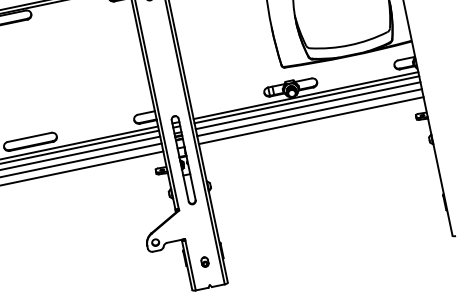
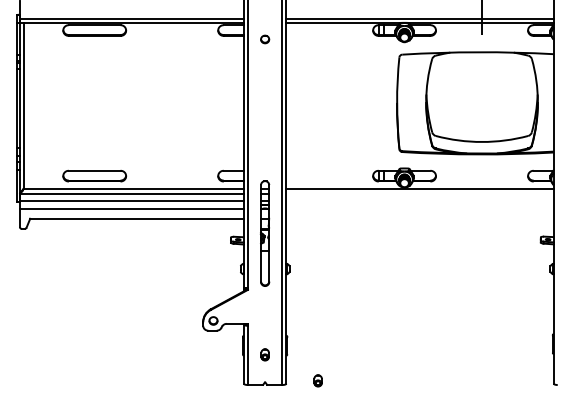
line: (306, 99) -> (419, 193), removed
line: (307, 106) -> (419, 201), removed
line: (309, 112) -> (419, 209), removed
line: (310, 120) -> (419, 218), removed
part: (253, 274) -> (317, 380), added

